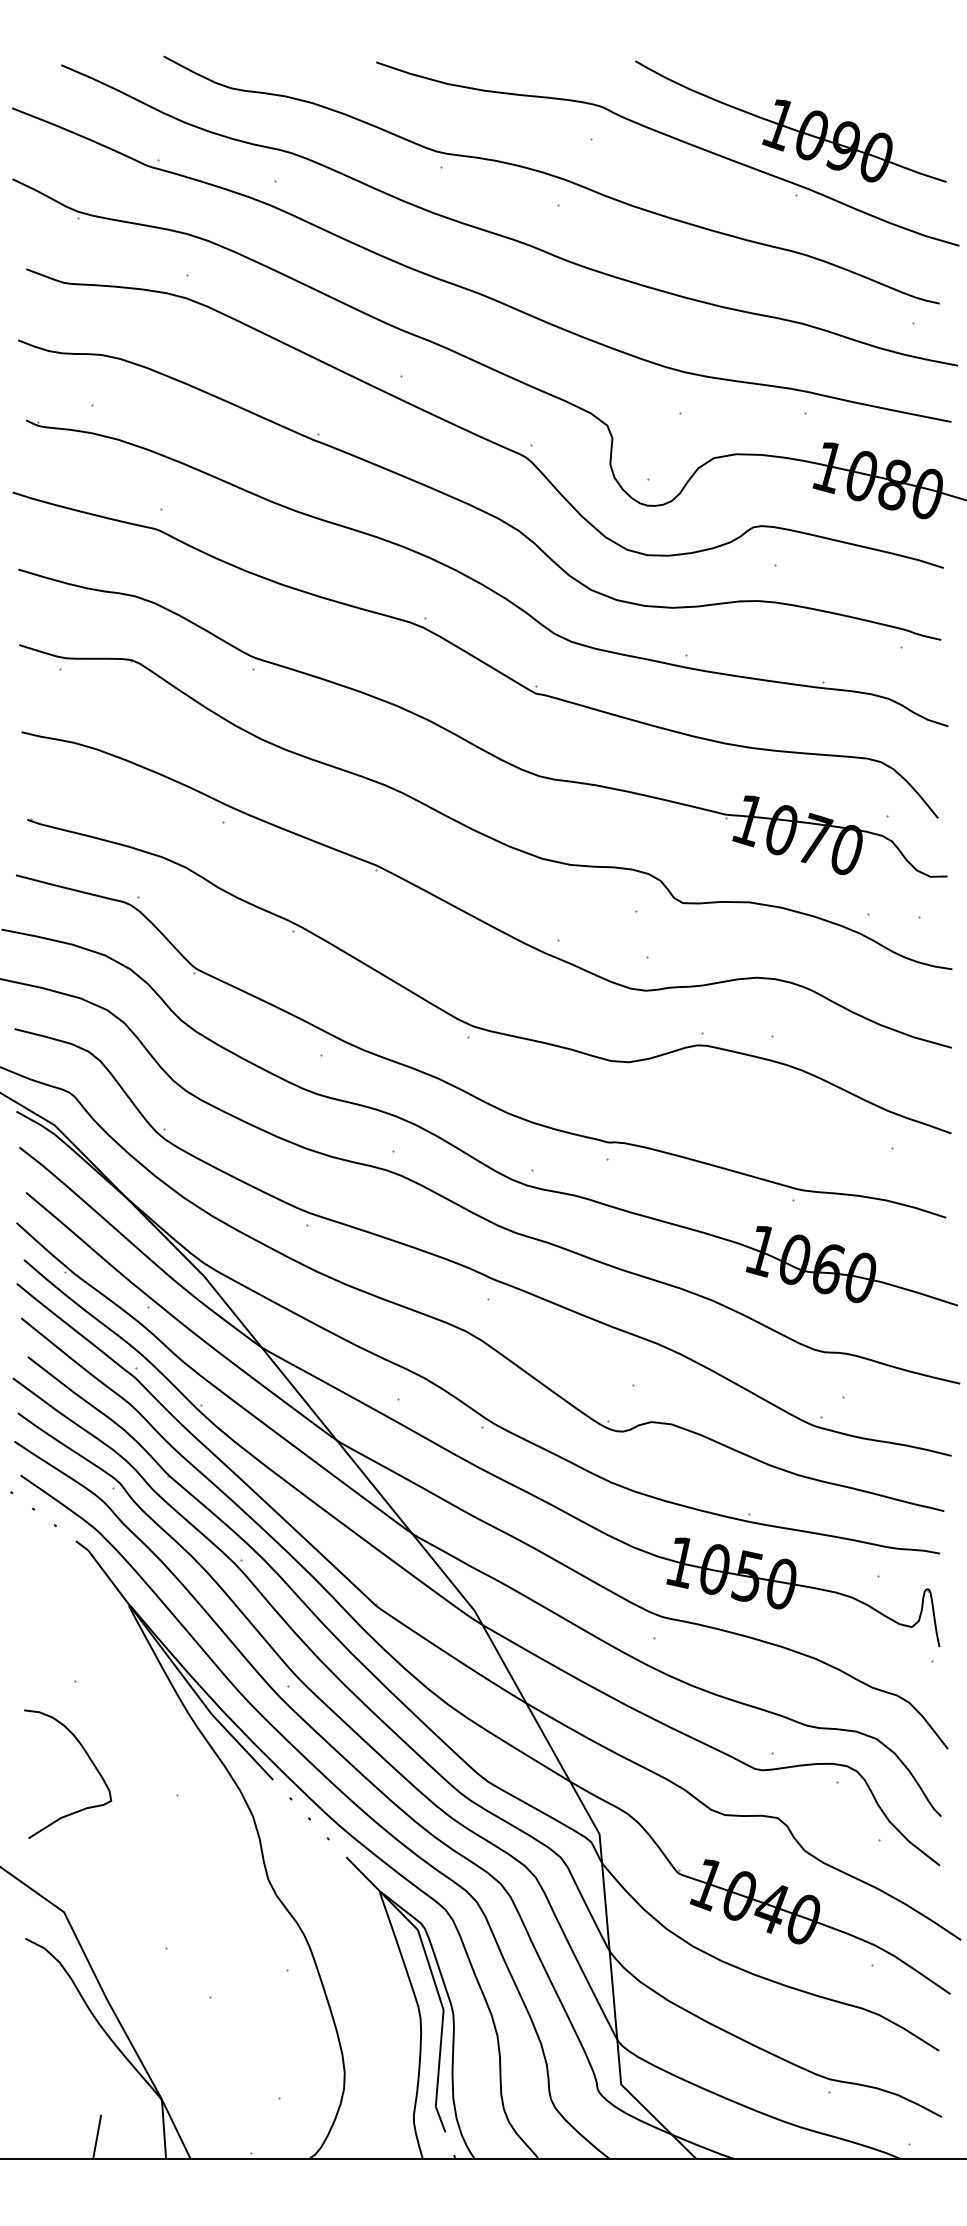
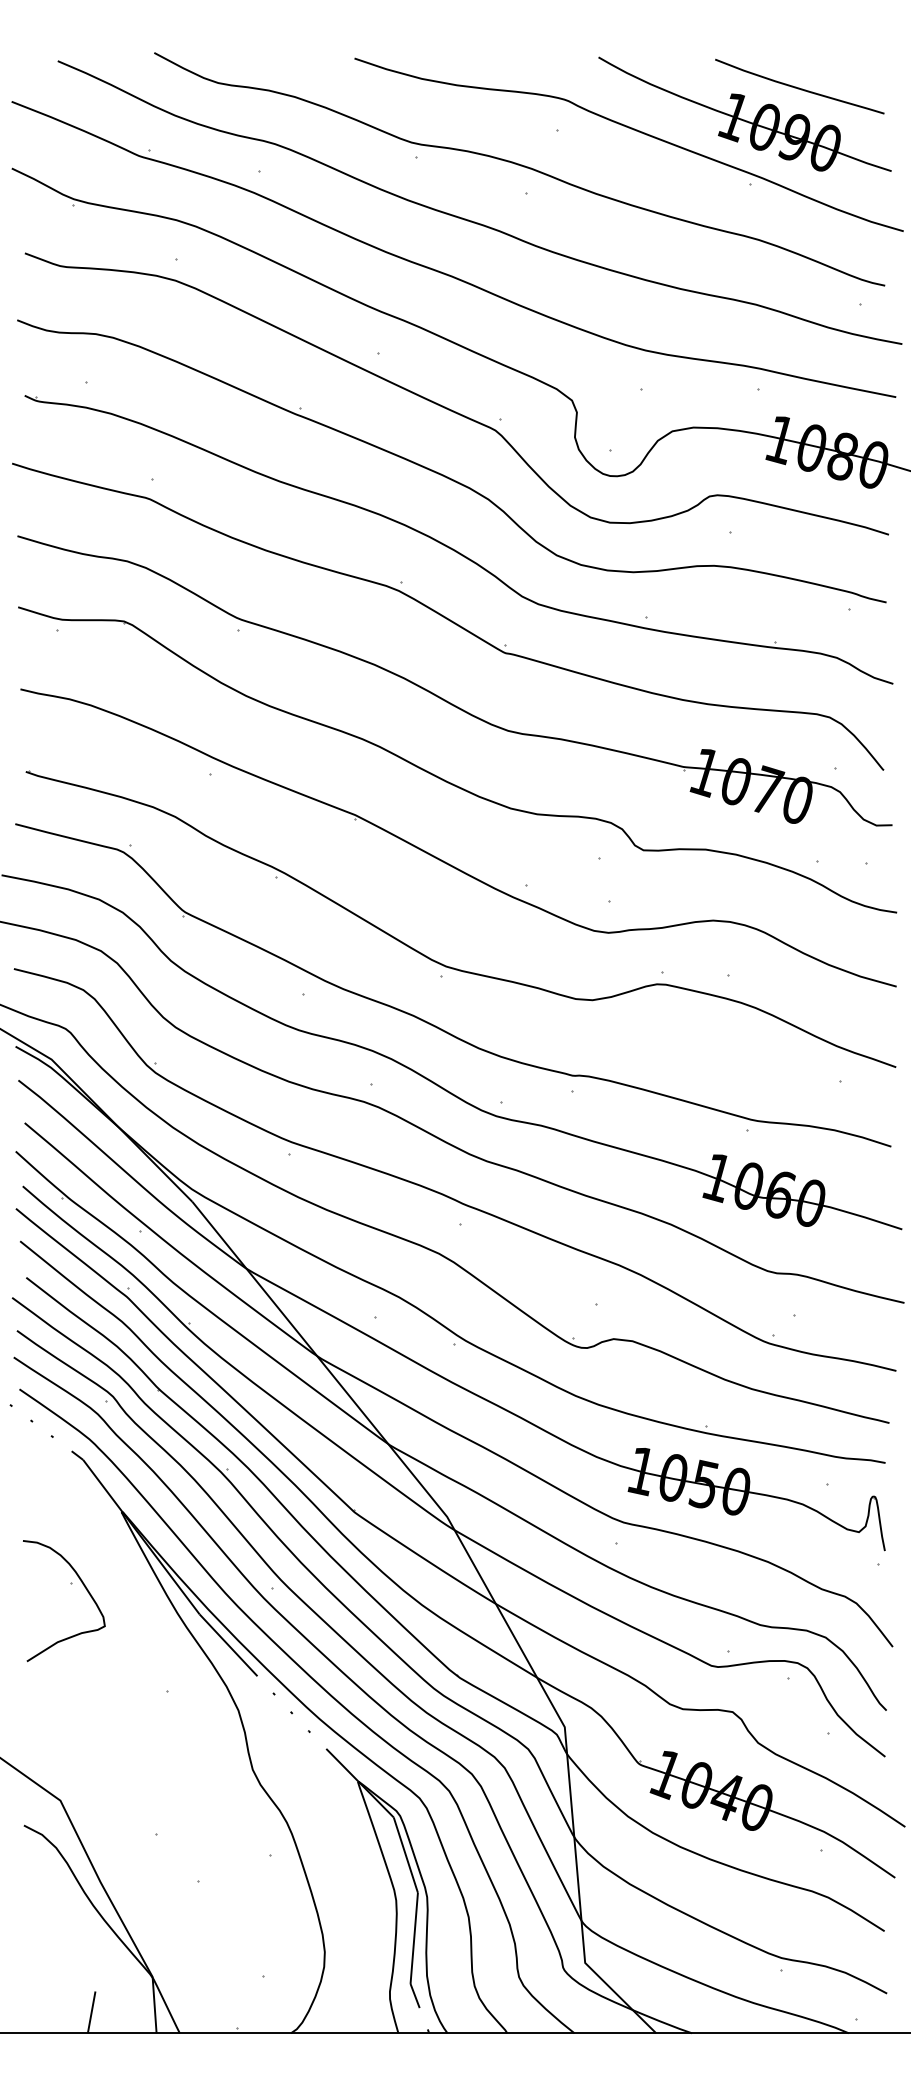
curve: (849, 93) -> (800, 87), added
curve: (90, 1761) -> (85, 1589), moved

